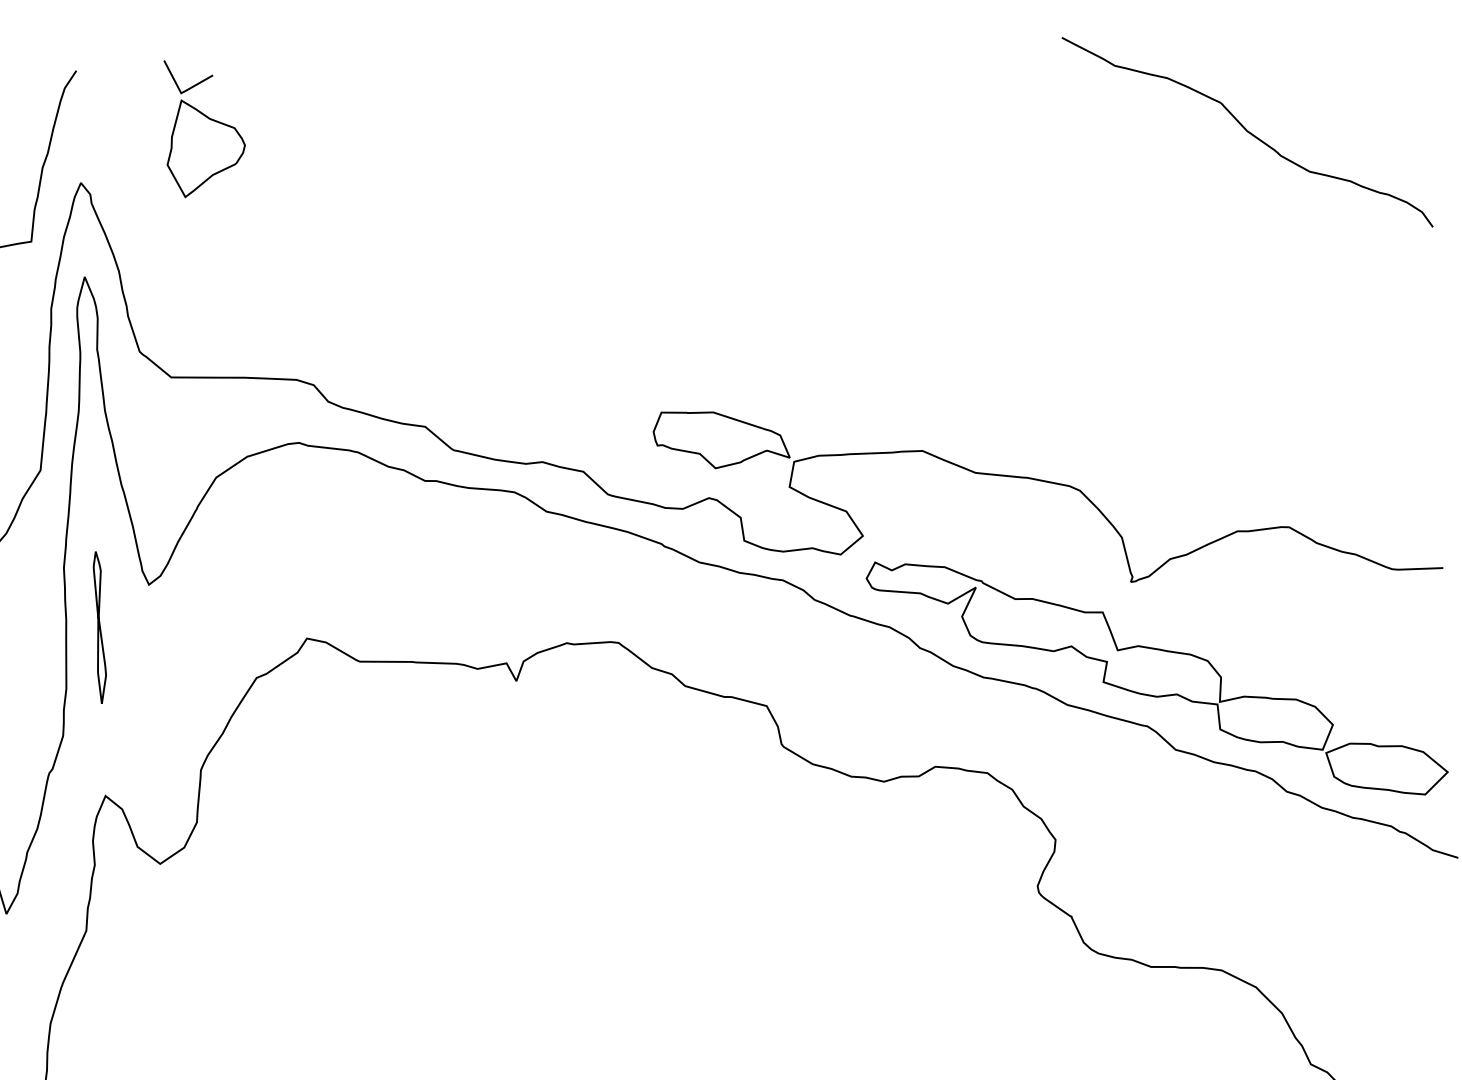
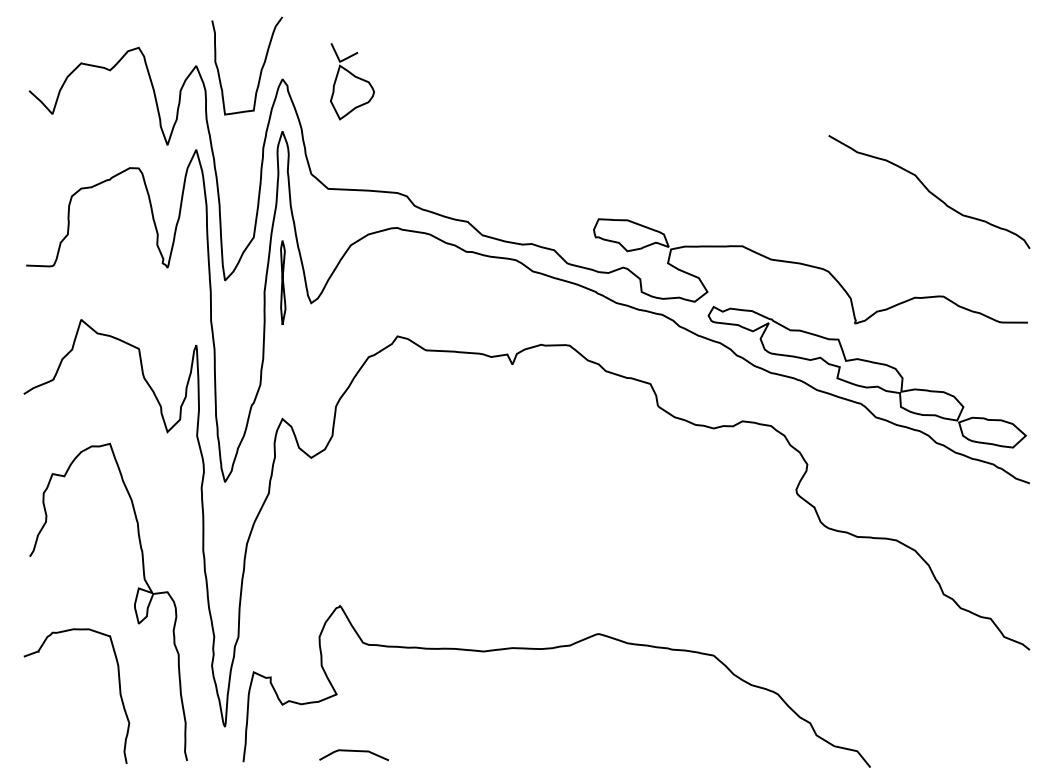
part: (205, 127) -> (352, 81), moved
curve: (1247, 131) -> (929, 191), moved
part: (100, 627) -> (283, 282), moved

